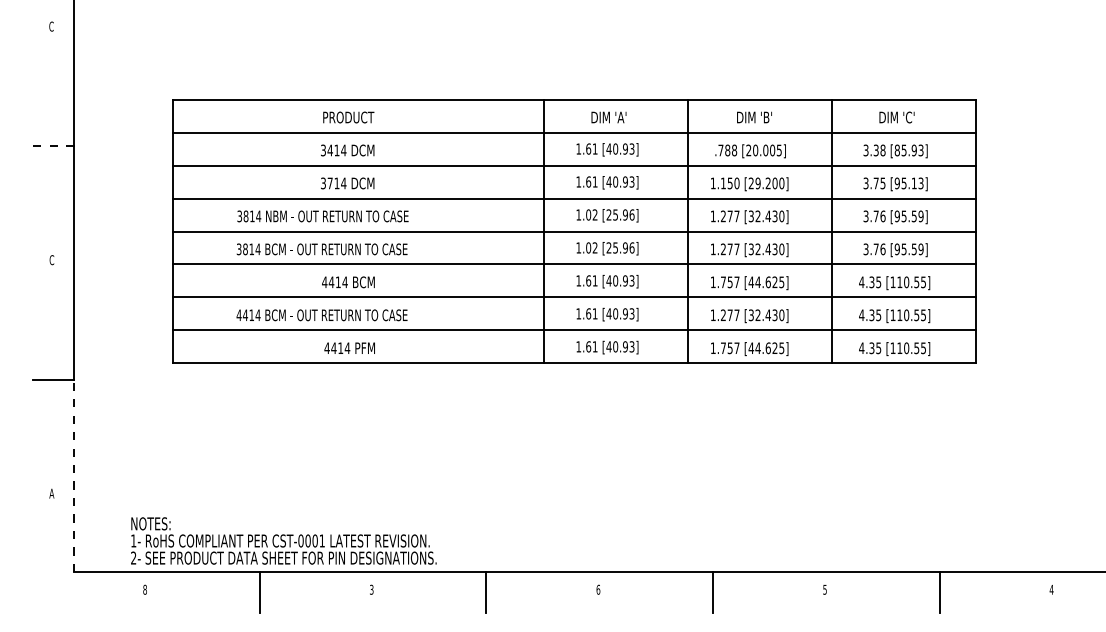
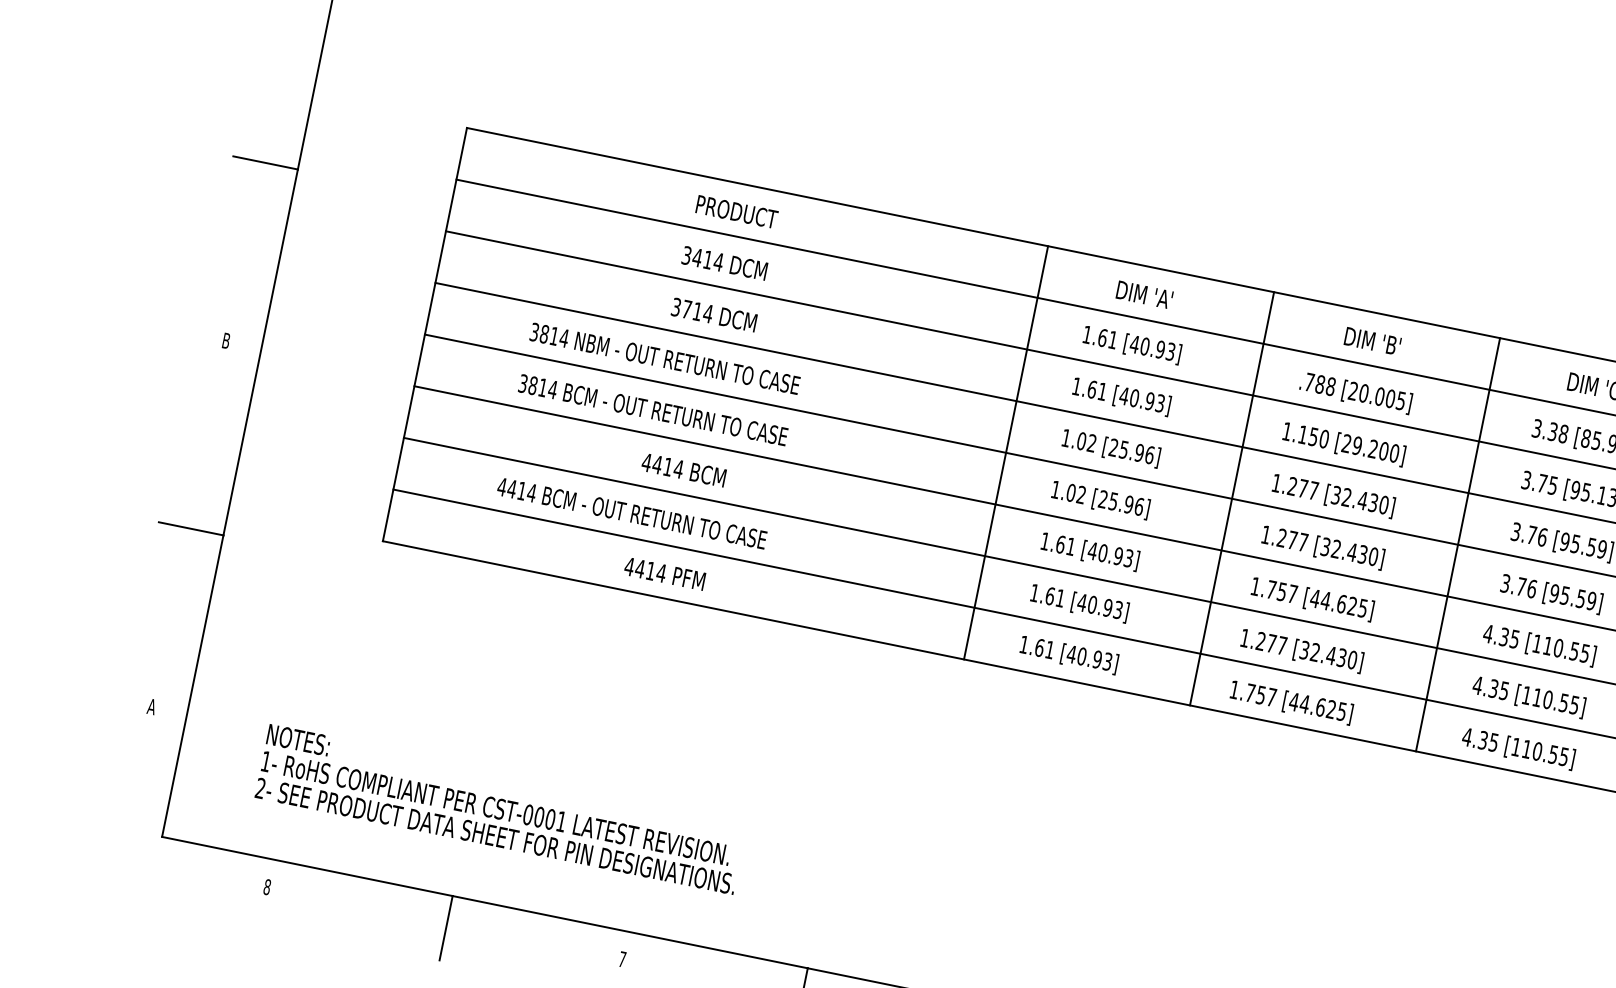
line: (53, 146) -> (265, 163), dashed -> solid
text: (51, 260) -> (225, 341), C -> B
line: (74, 475) -> (193, 685), dashed -> solid
text: (283, 540) -> (500, 808), moved
text: (371, 589) -> (622, 958), 3 -> 7

